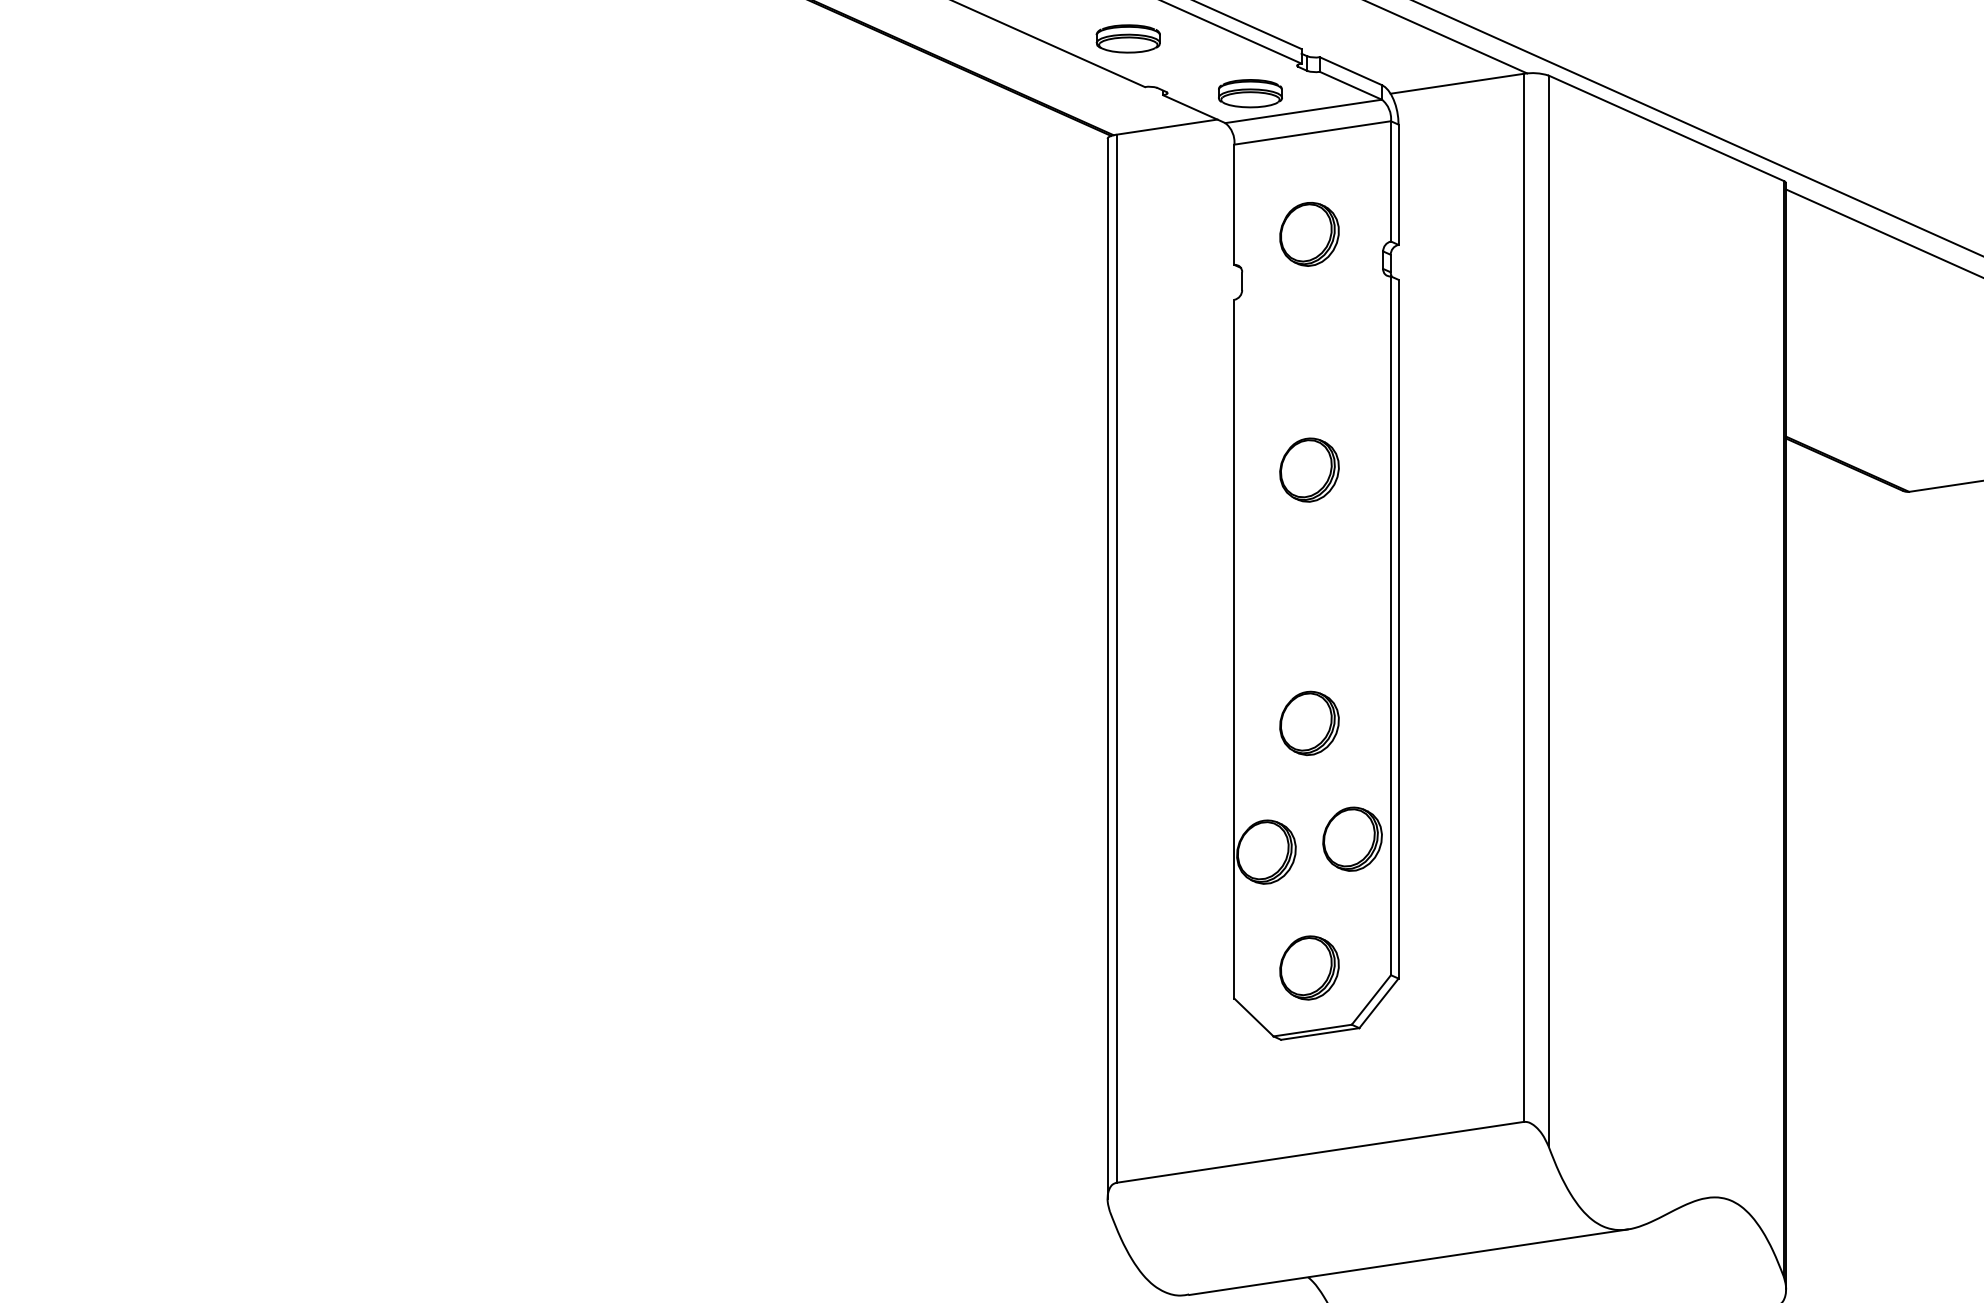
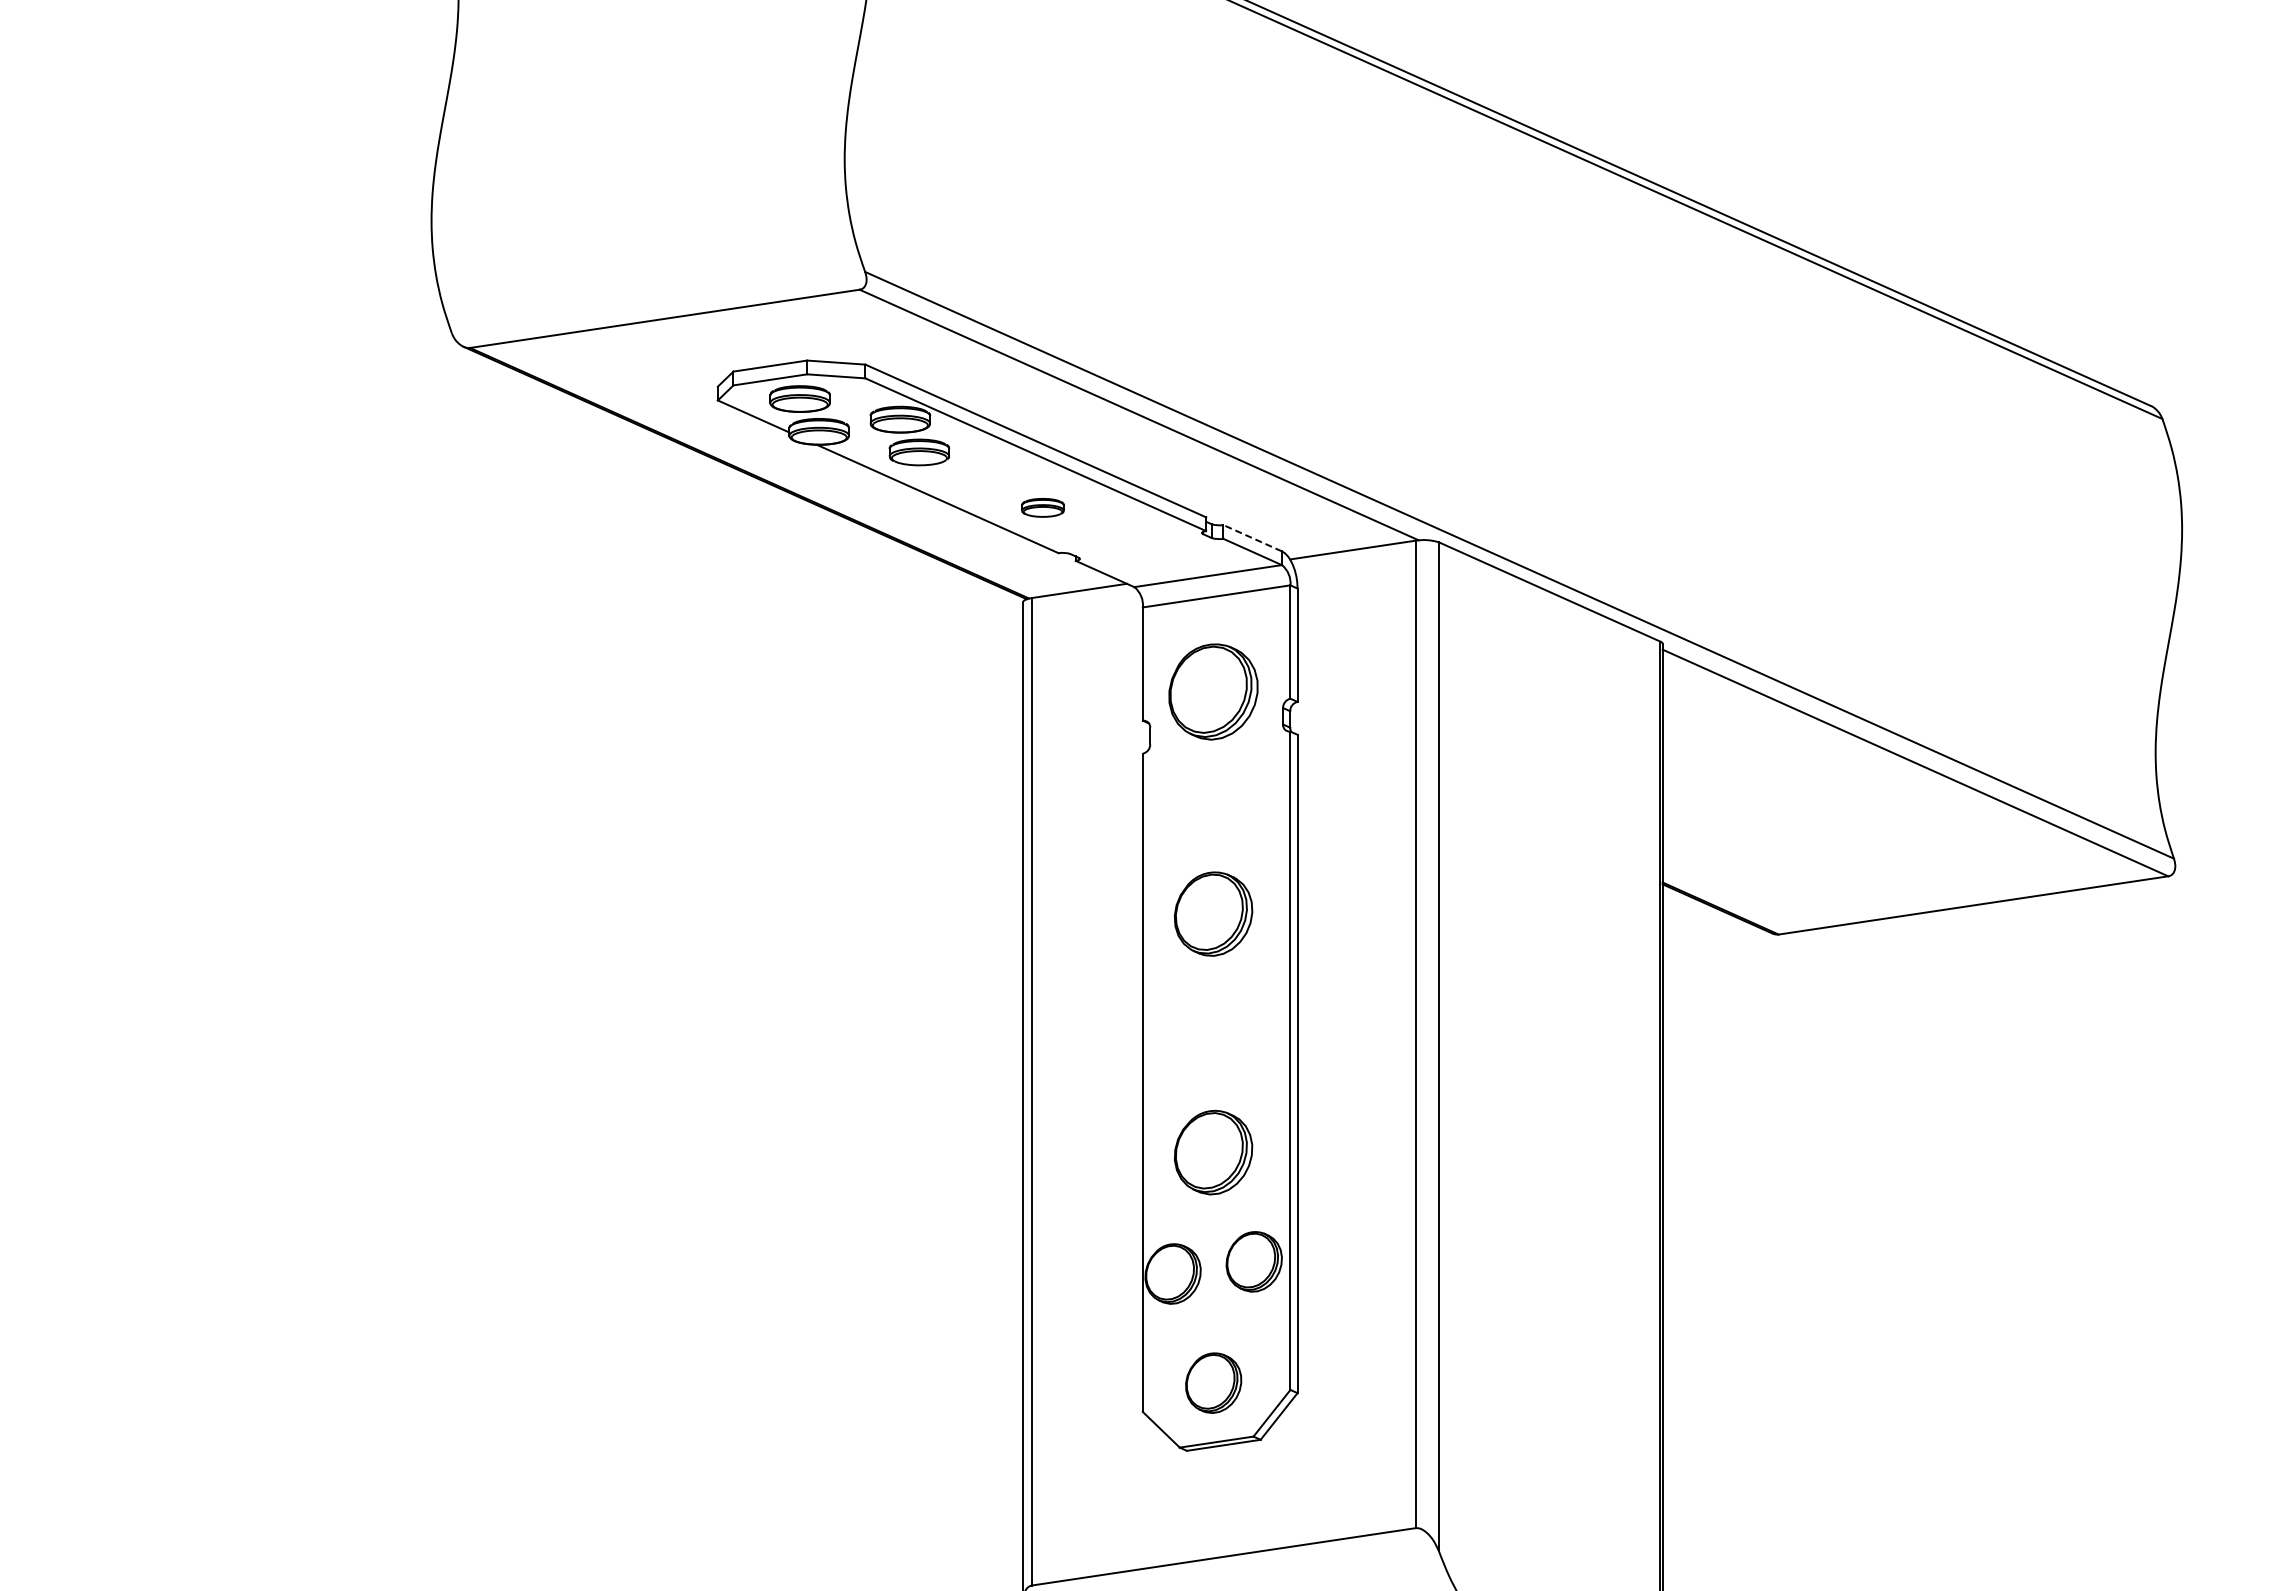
part: (1127, 38) -> (1042, 507), size x0.7
line: (1350, 70) -> (1252, 537), solid -> dashed
part: (1249, 93) -> (1157, 559), removed
part: (1309, 233) -> (1213, 691), size x1.6
part: (1309, 469) -> (1213, 913), size x1.4
part: (1309, 723) -> (1213, 1152), size x1.4

